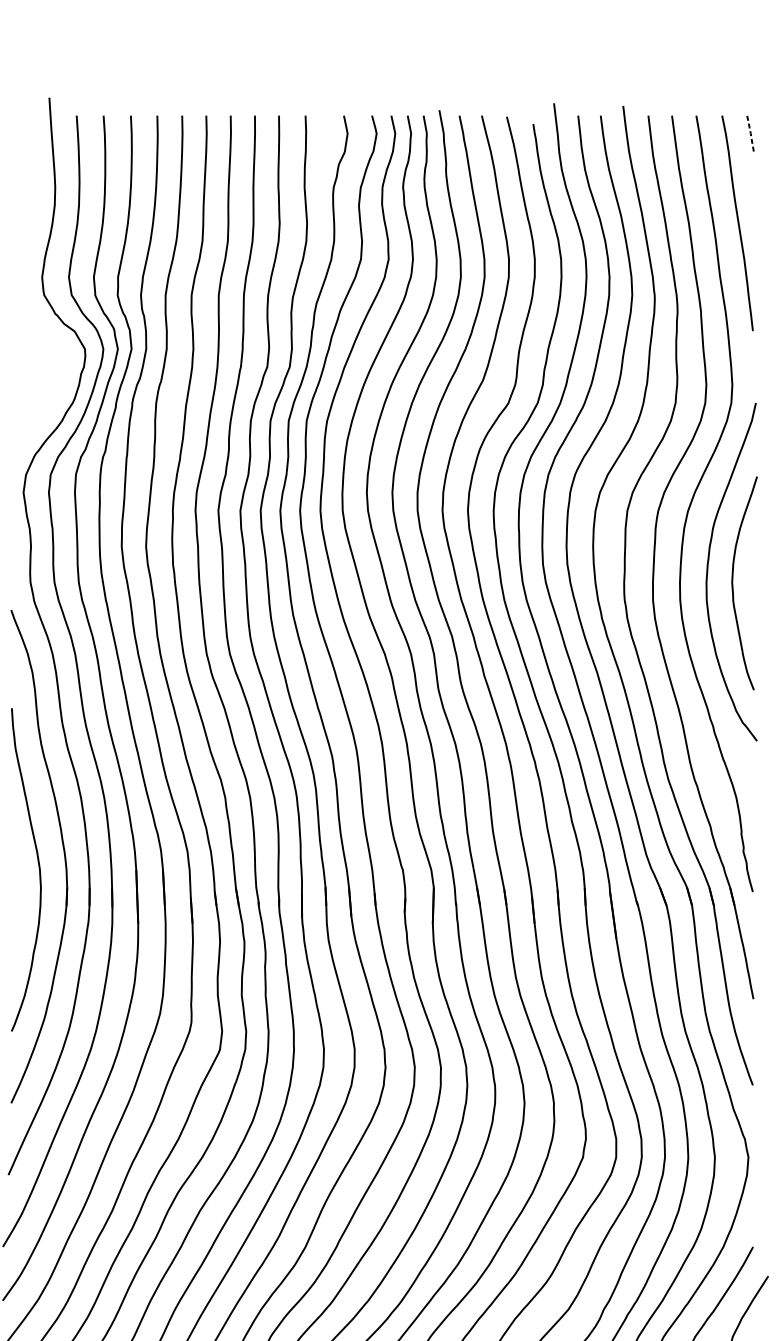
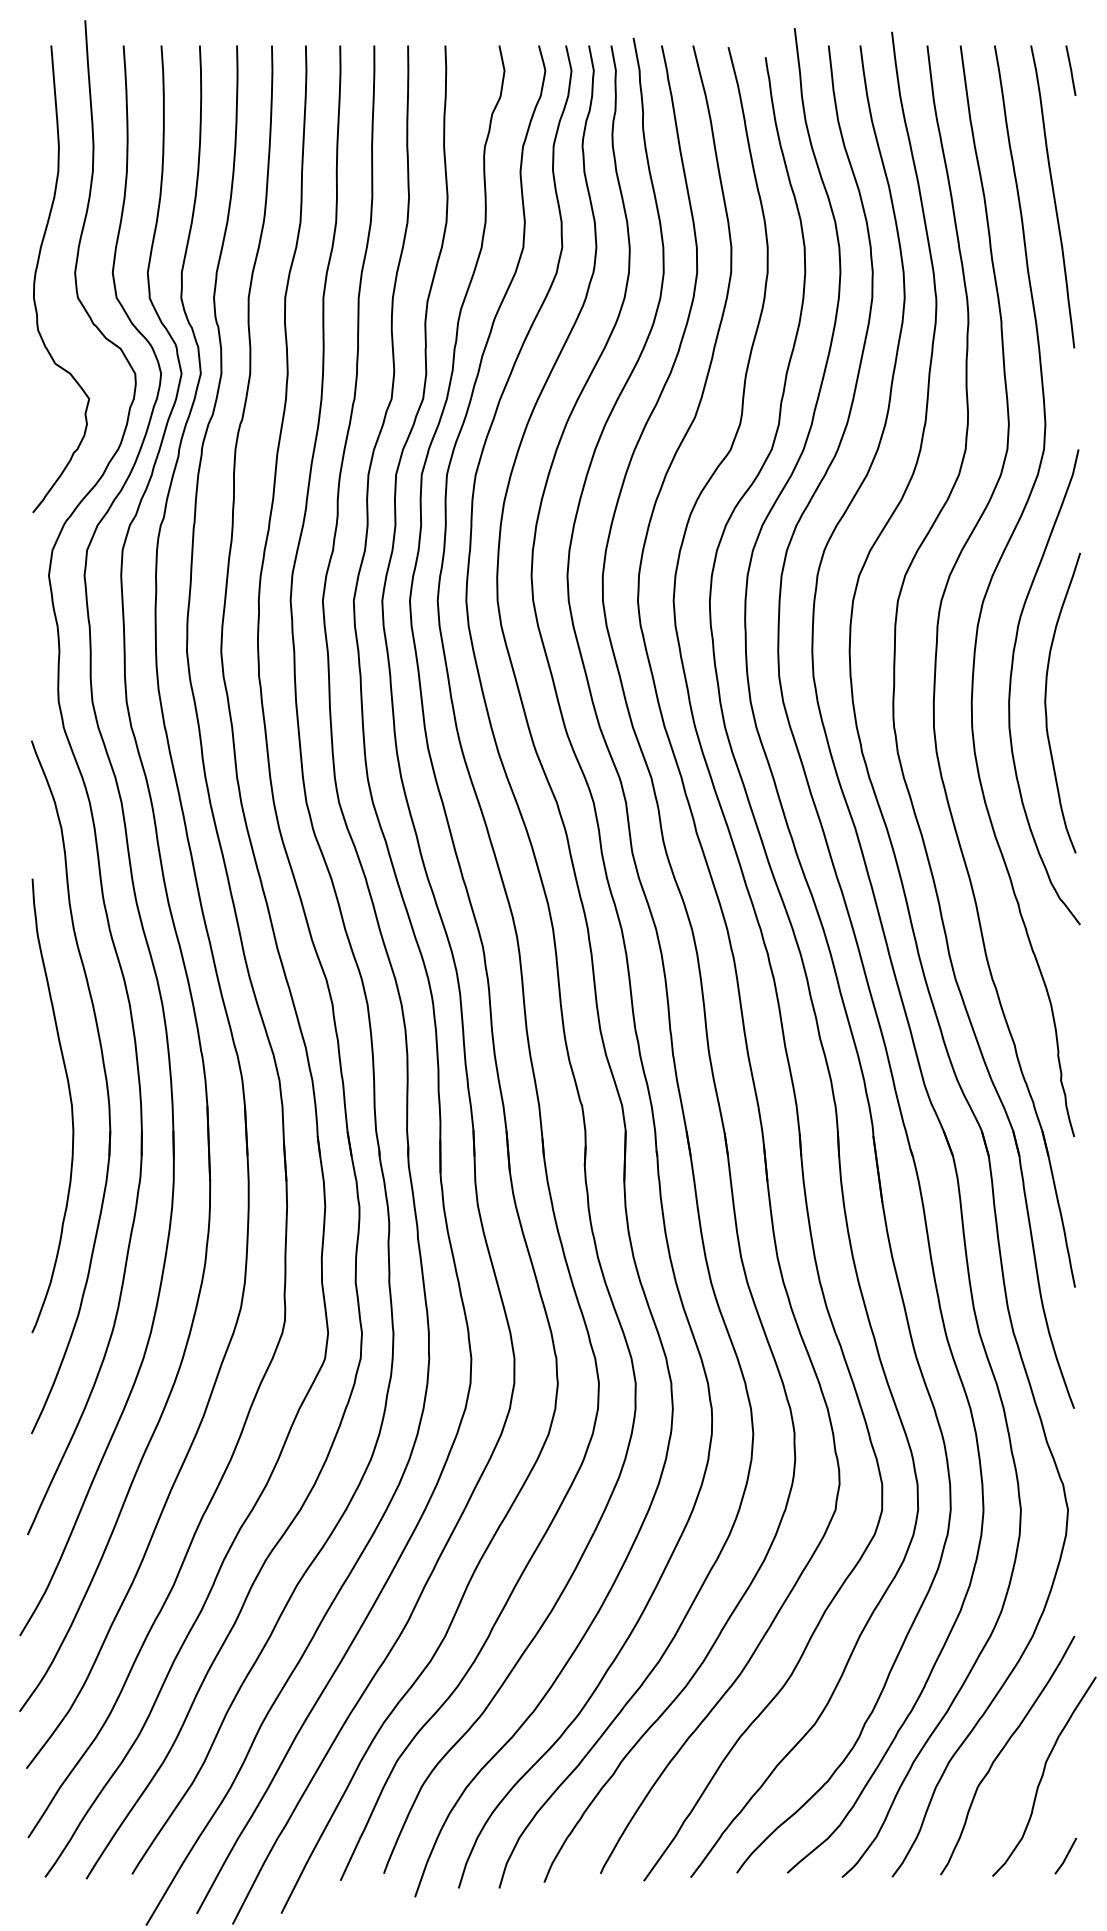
line: (750, 133) -> (1071, 70), dashed -> solid
curve: (14, 279) -> (36, 275), added

